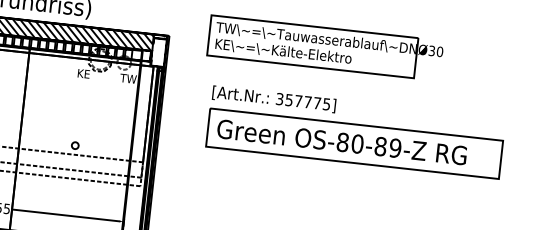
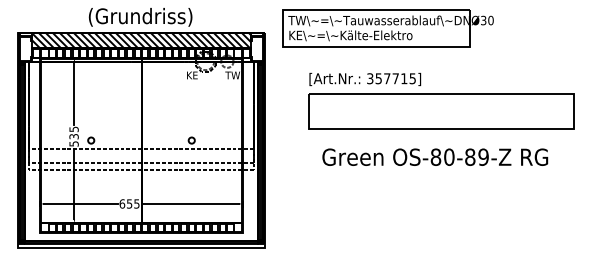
part: (324, 48) -> (387, 28), moved
text: (317, 103) -> (404, 78), 357775] -> 357715]
text: (342, 141) -> (435, 156), moved

